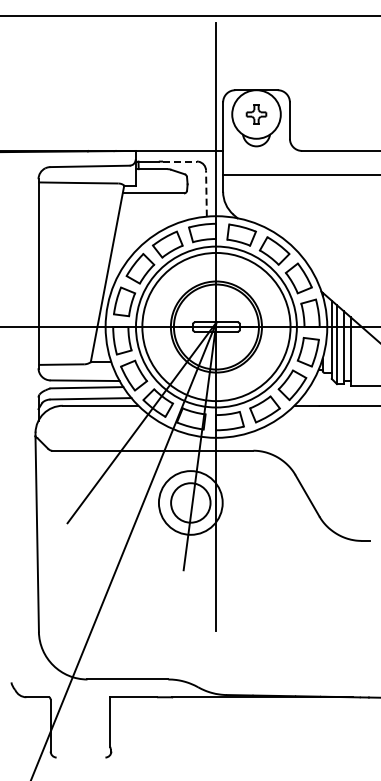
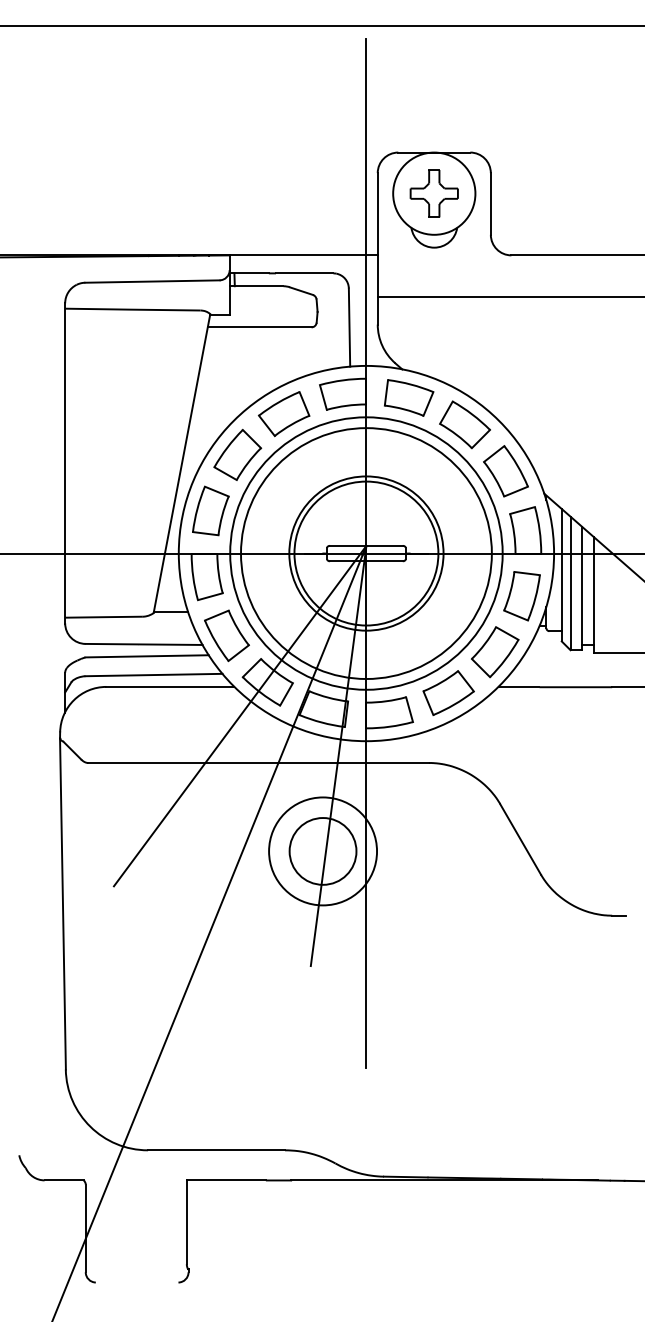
part: (256, 114) -> (434, 193), size x1.43
line: (179, 161) -> (303, 273), dashed -> solid
line: (206, 193) -> (349, 327), dashed -> solid

